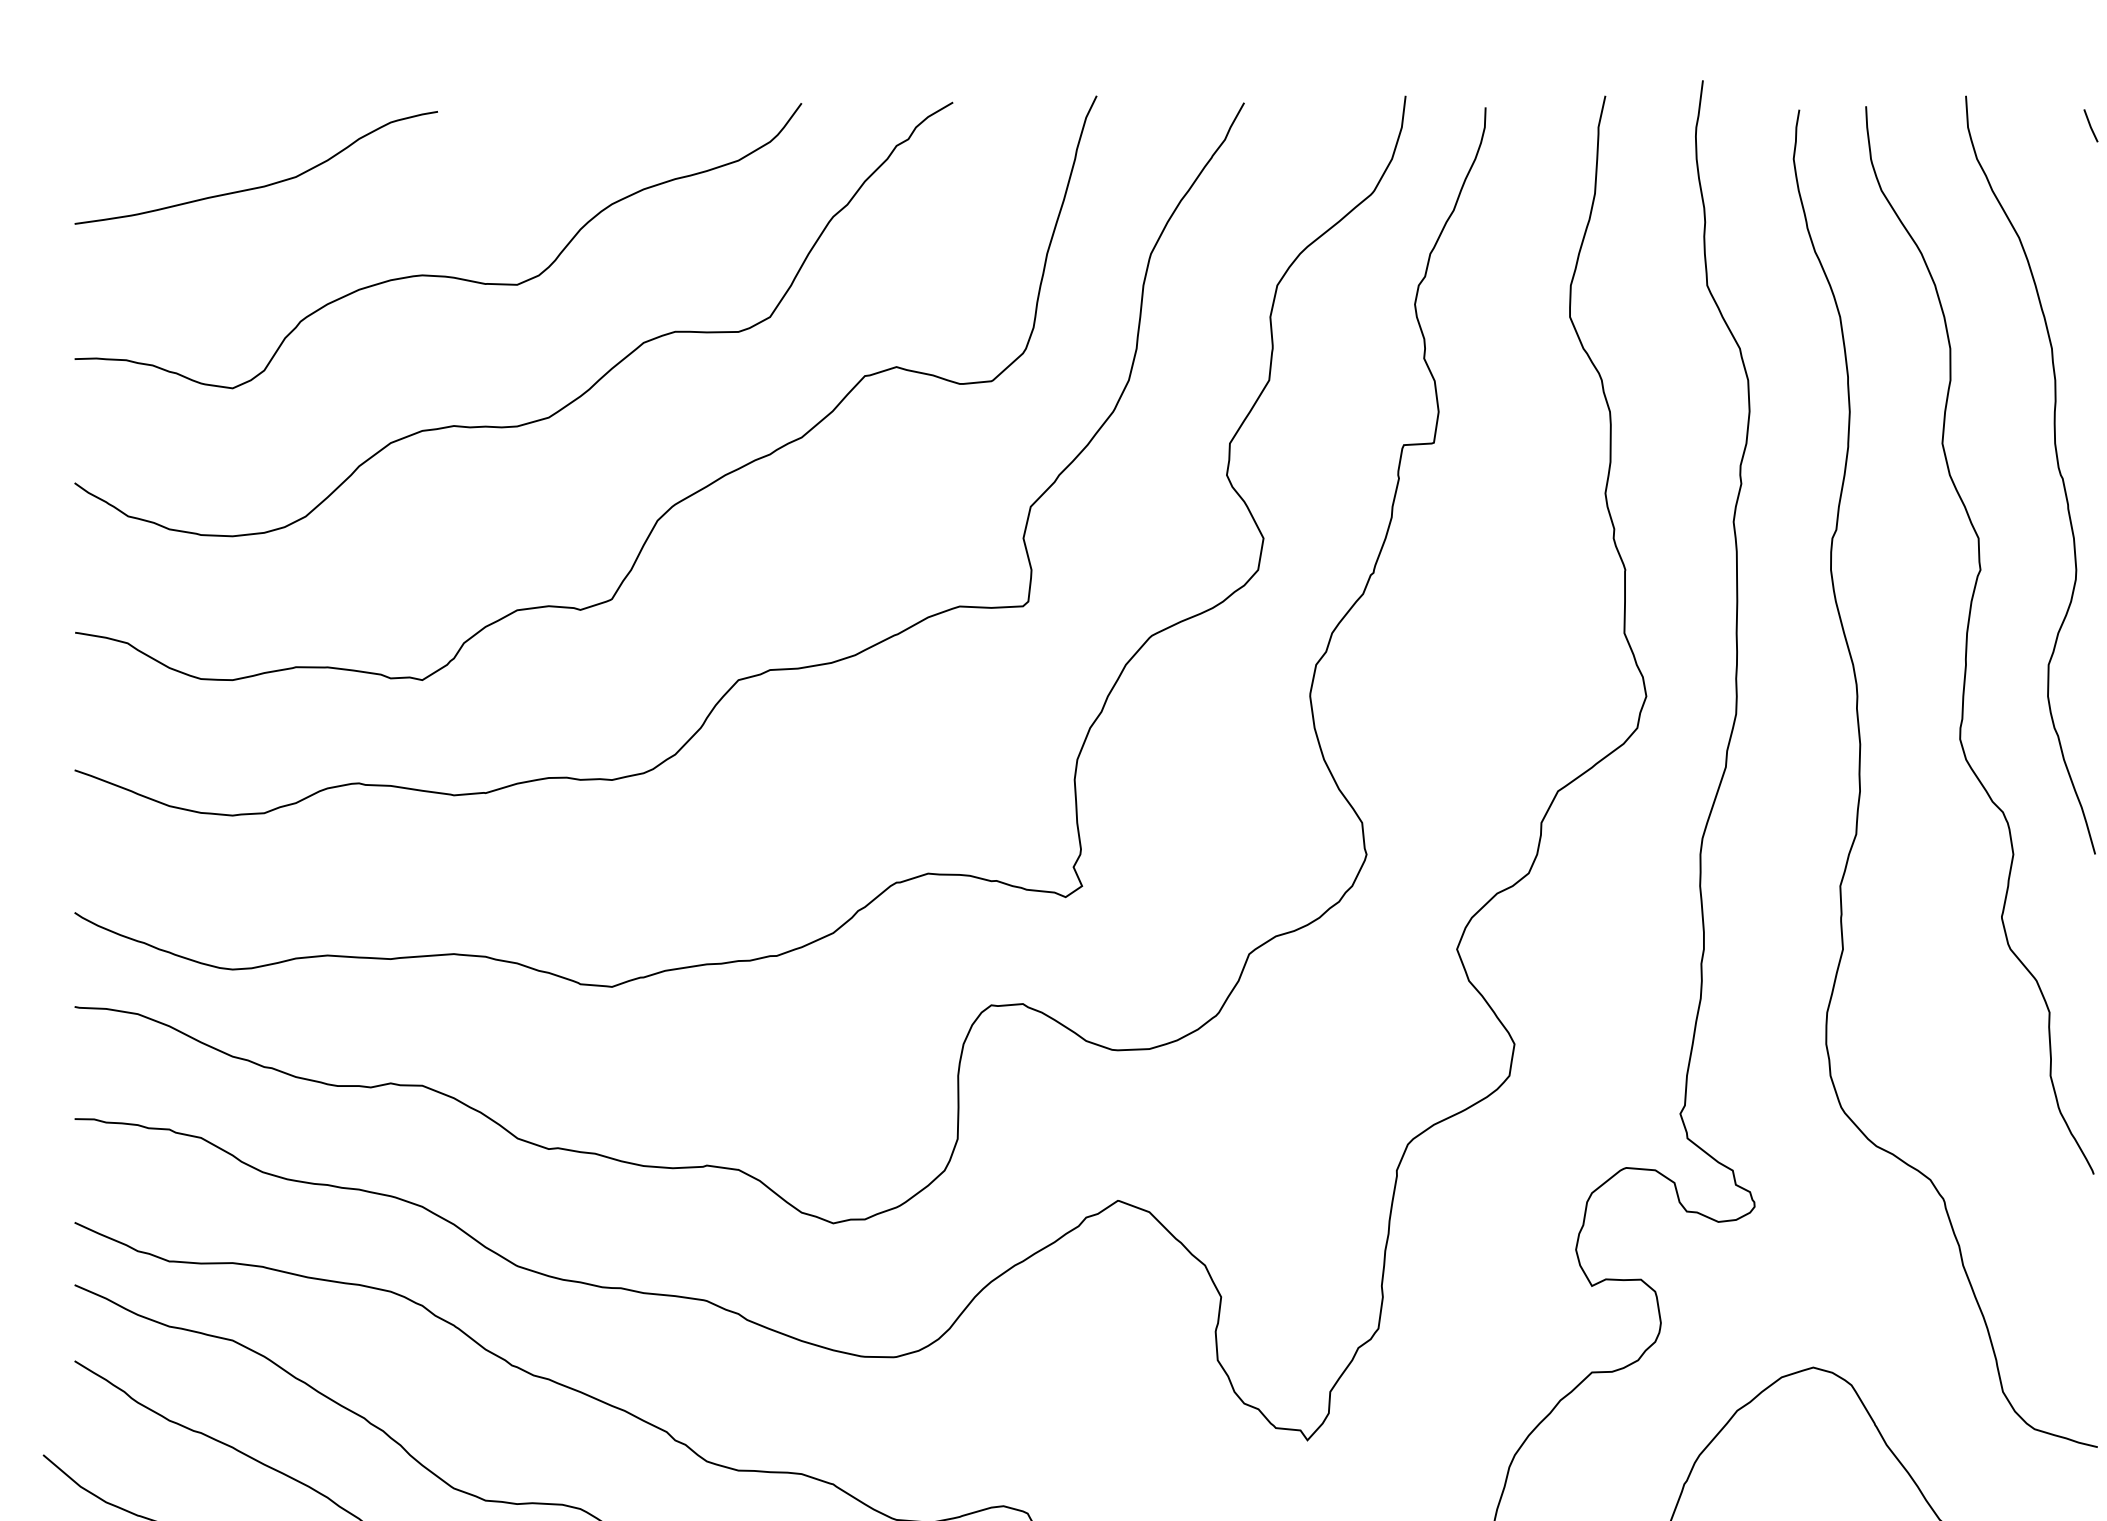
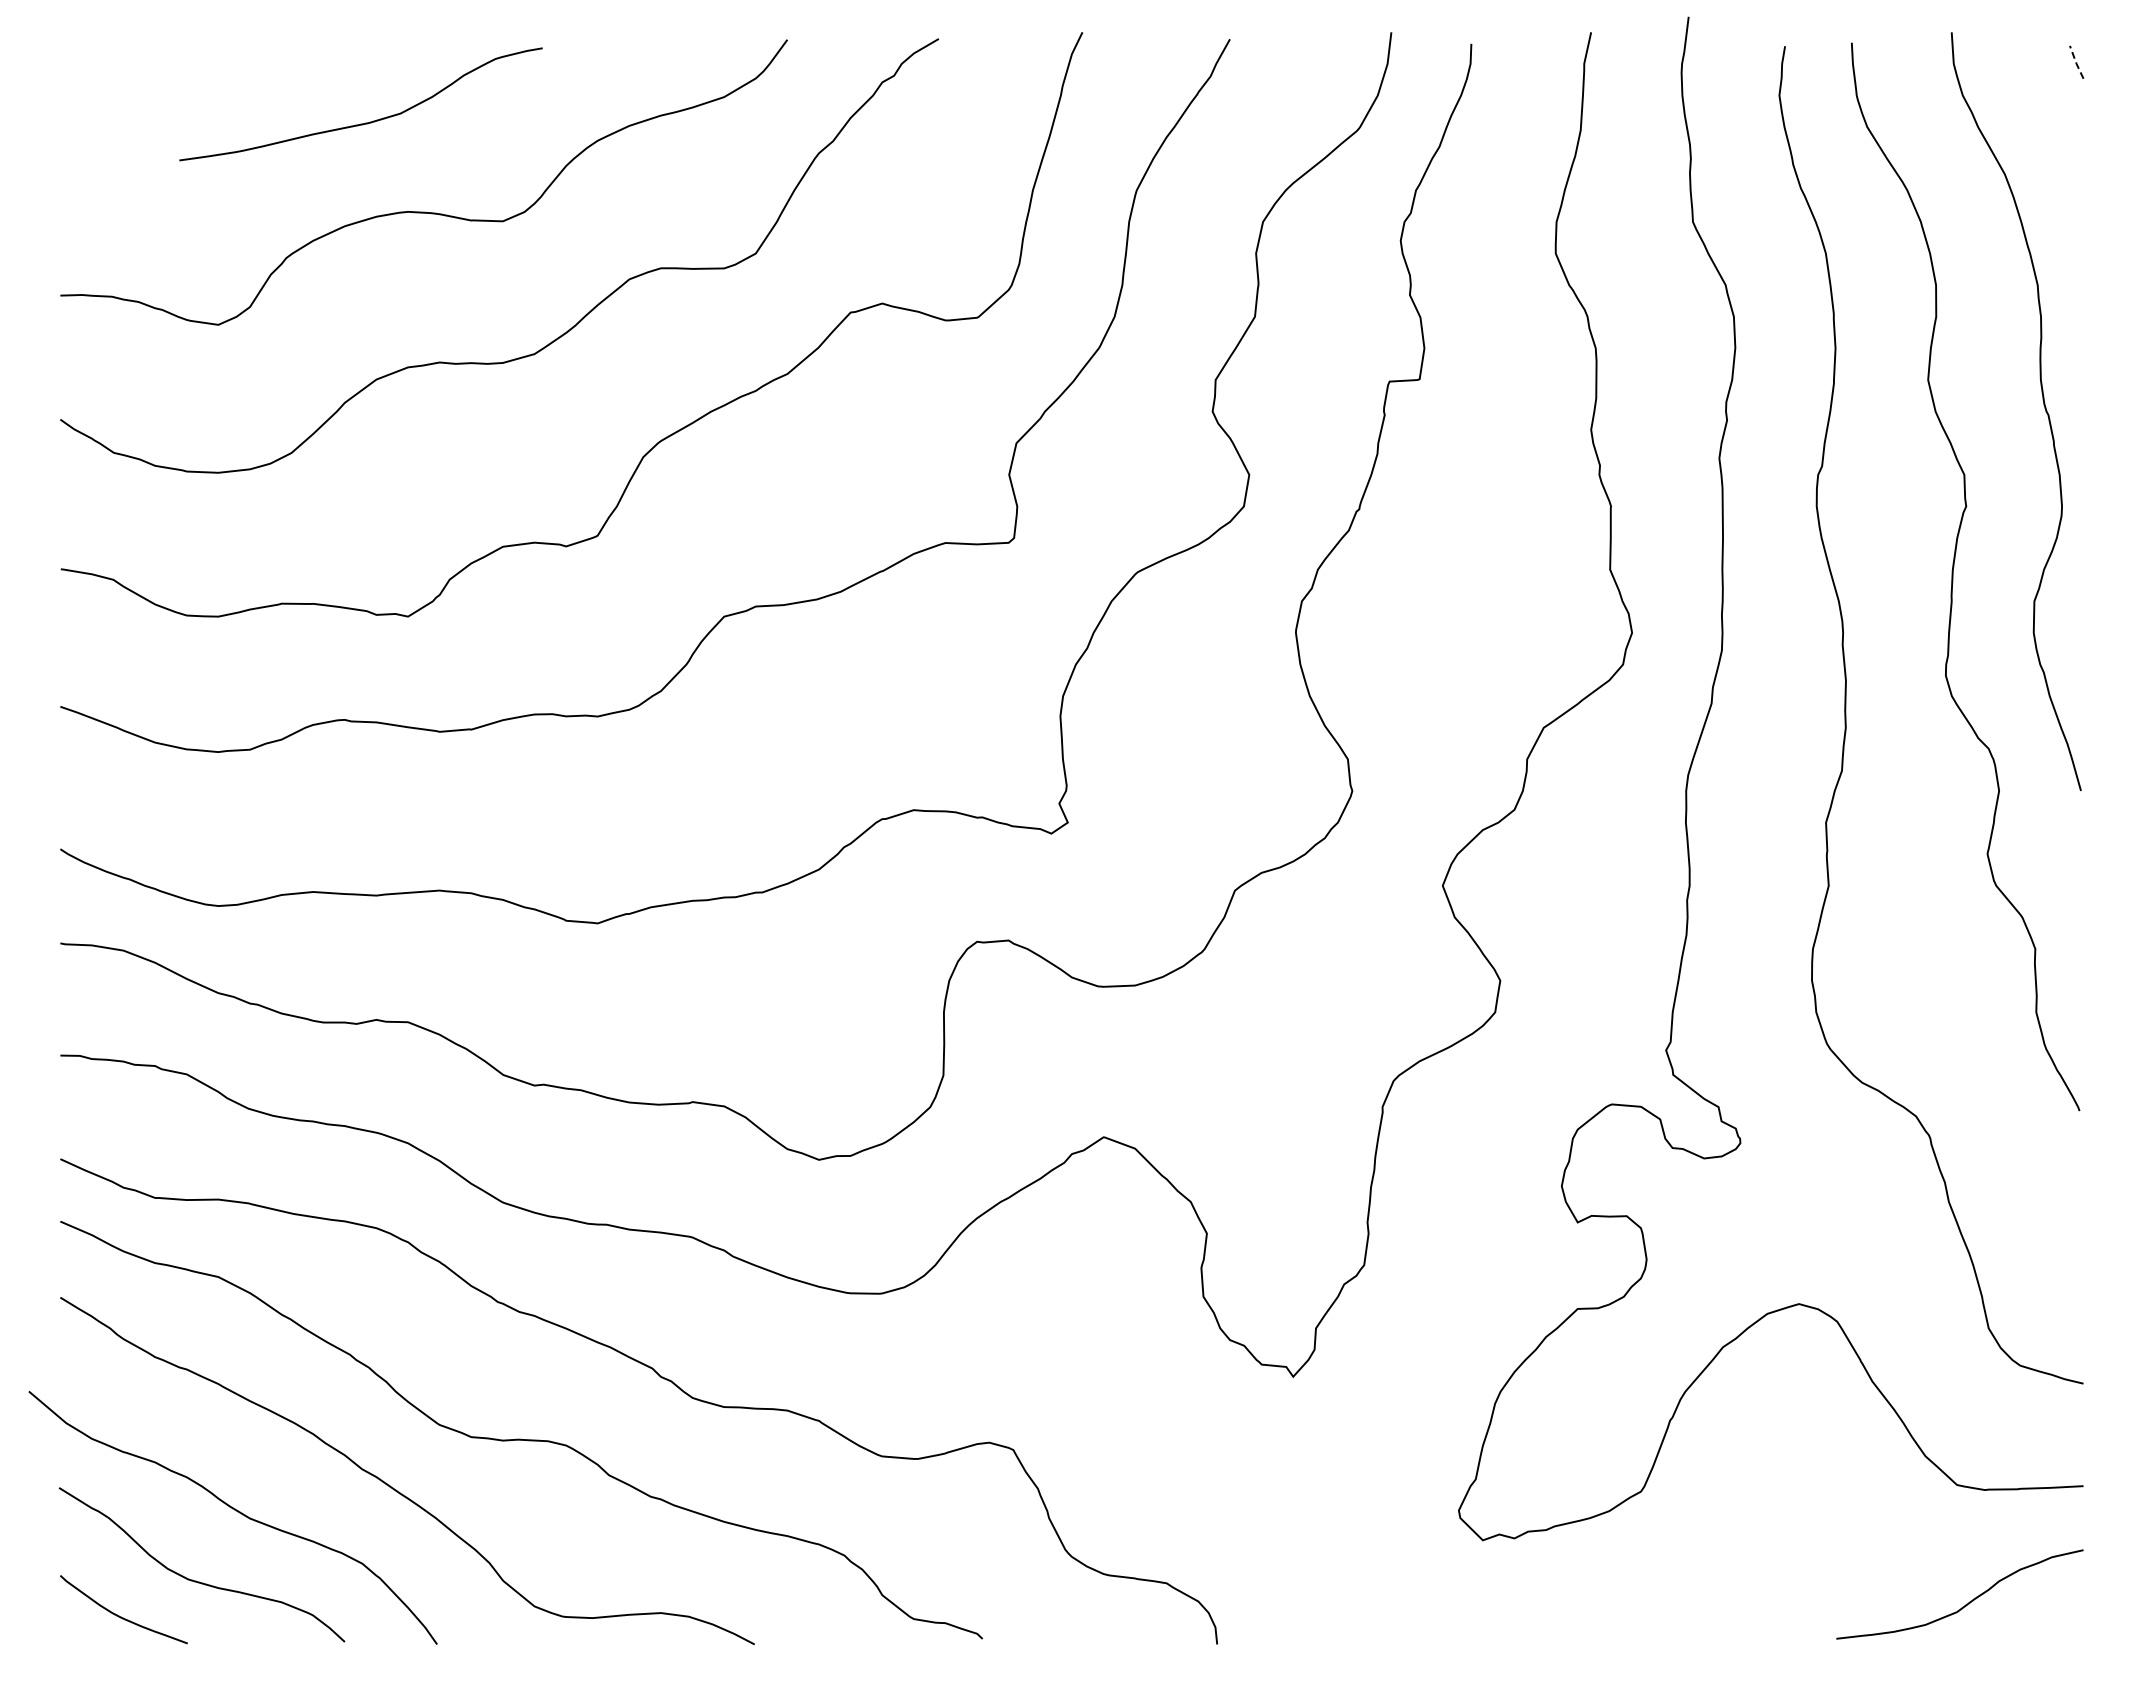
line: (2090, 127) -> (2076, 63), solid -> dashed
curve: (260, 186) -> (365, 122), moved

